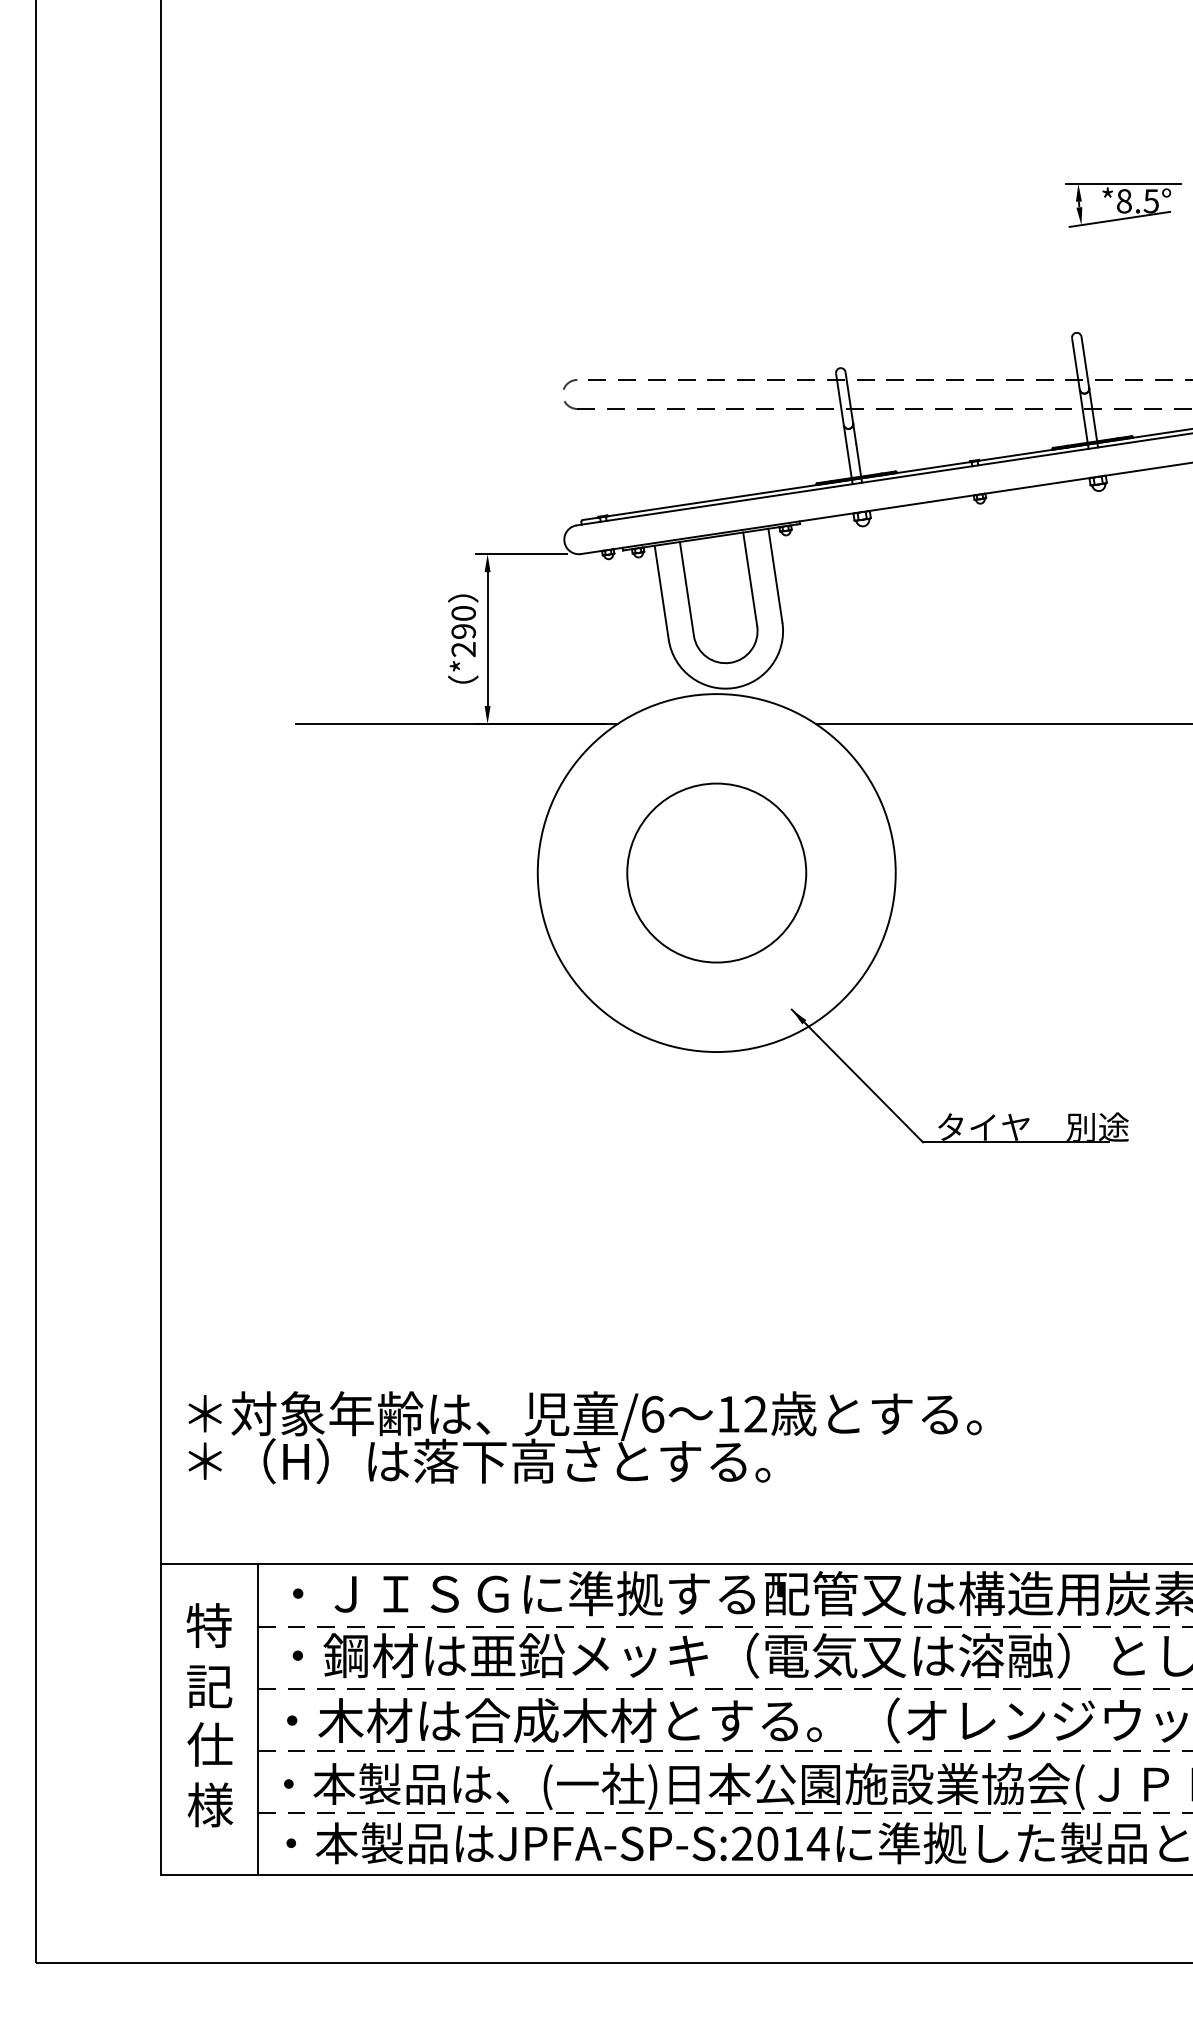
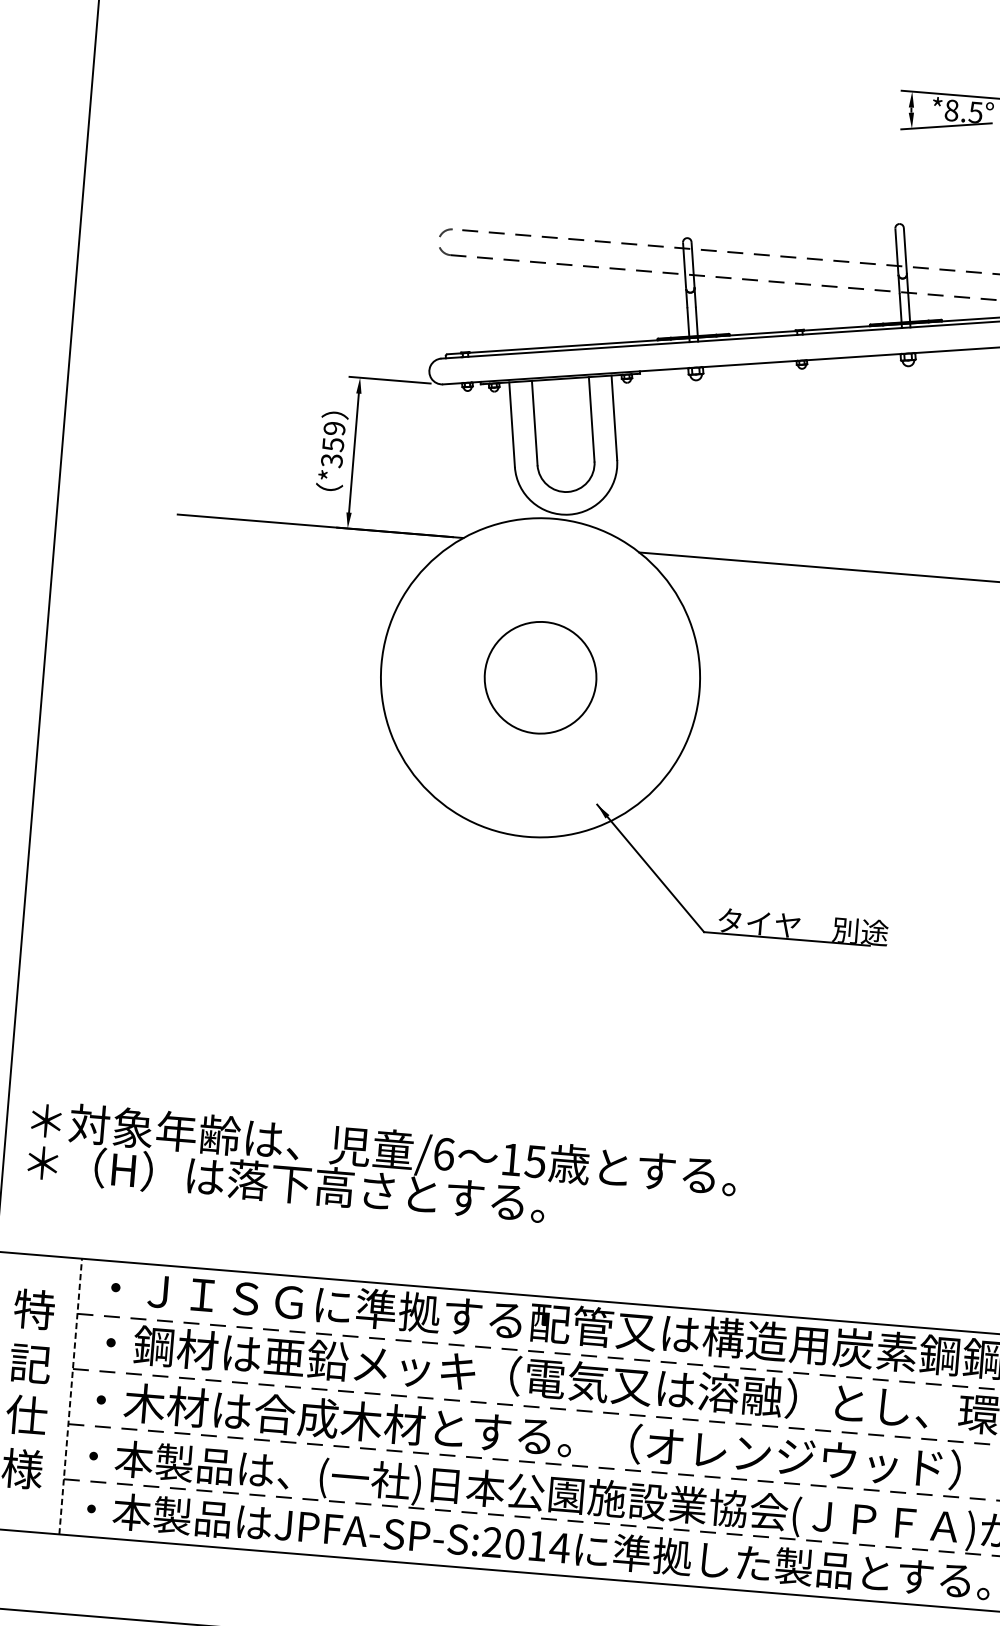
text: (463, 631) -> (333, 444), *290 -> *359
circle: (716, 872) -> (540, 677), size x0.7
text: (755, 1413) -> (535, 1160), 12 -> 15
line: (257, 1719) -> (70, 1396), solid -> dashed

